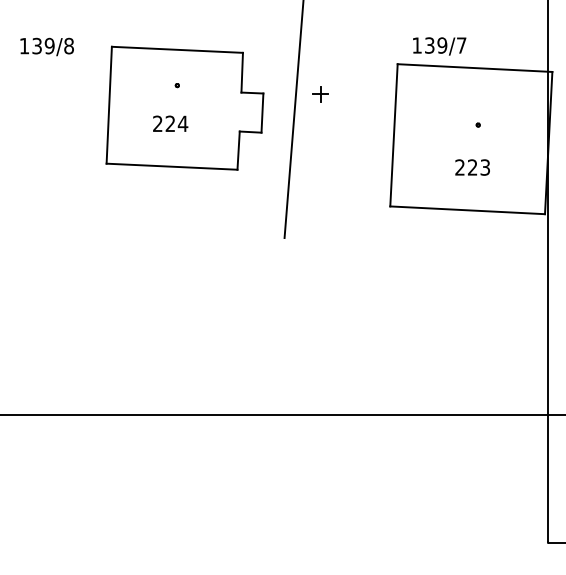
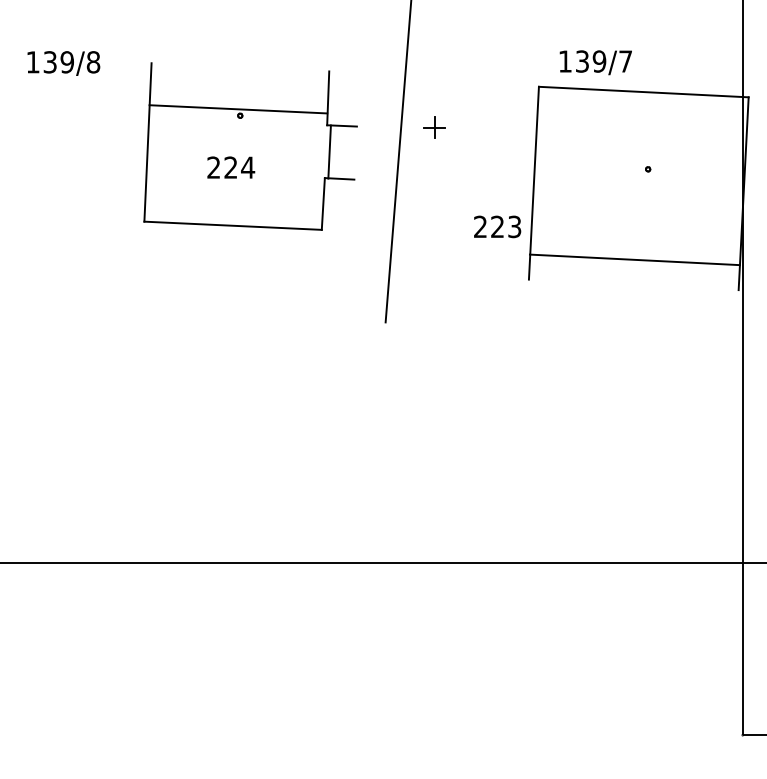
line: (177, 49) -> (238, 109), moved
line: (262, 112) -> (329, 151), moved
text: (472, 167) -> (497, 226), moved
line: (467, 210) -> (634, 259), moved

